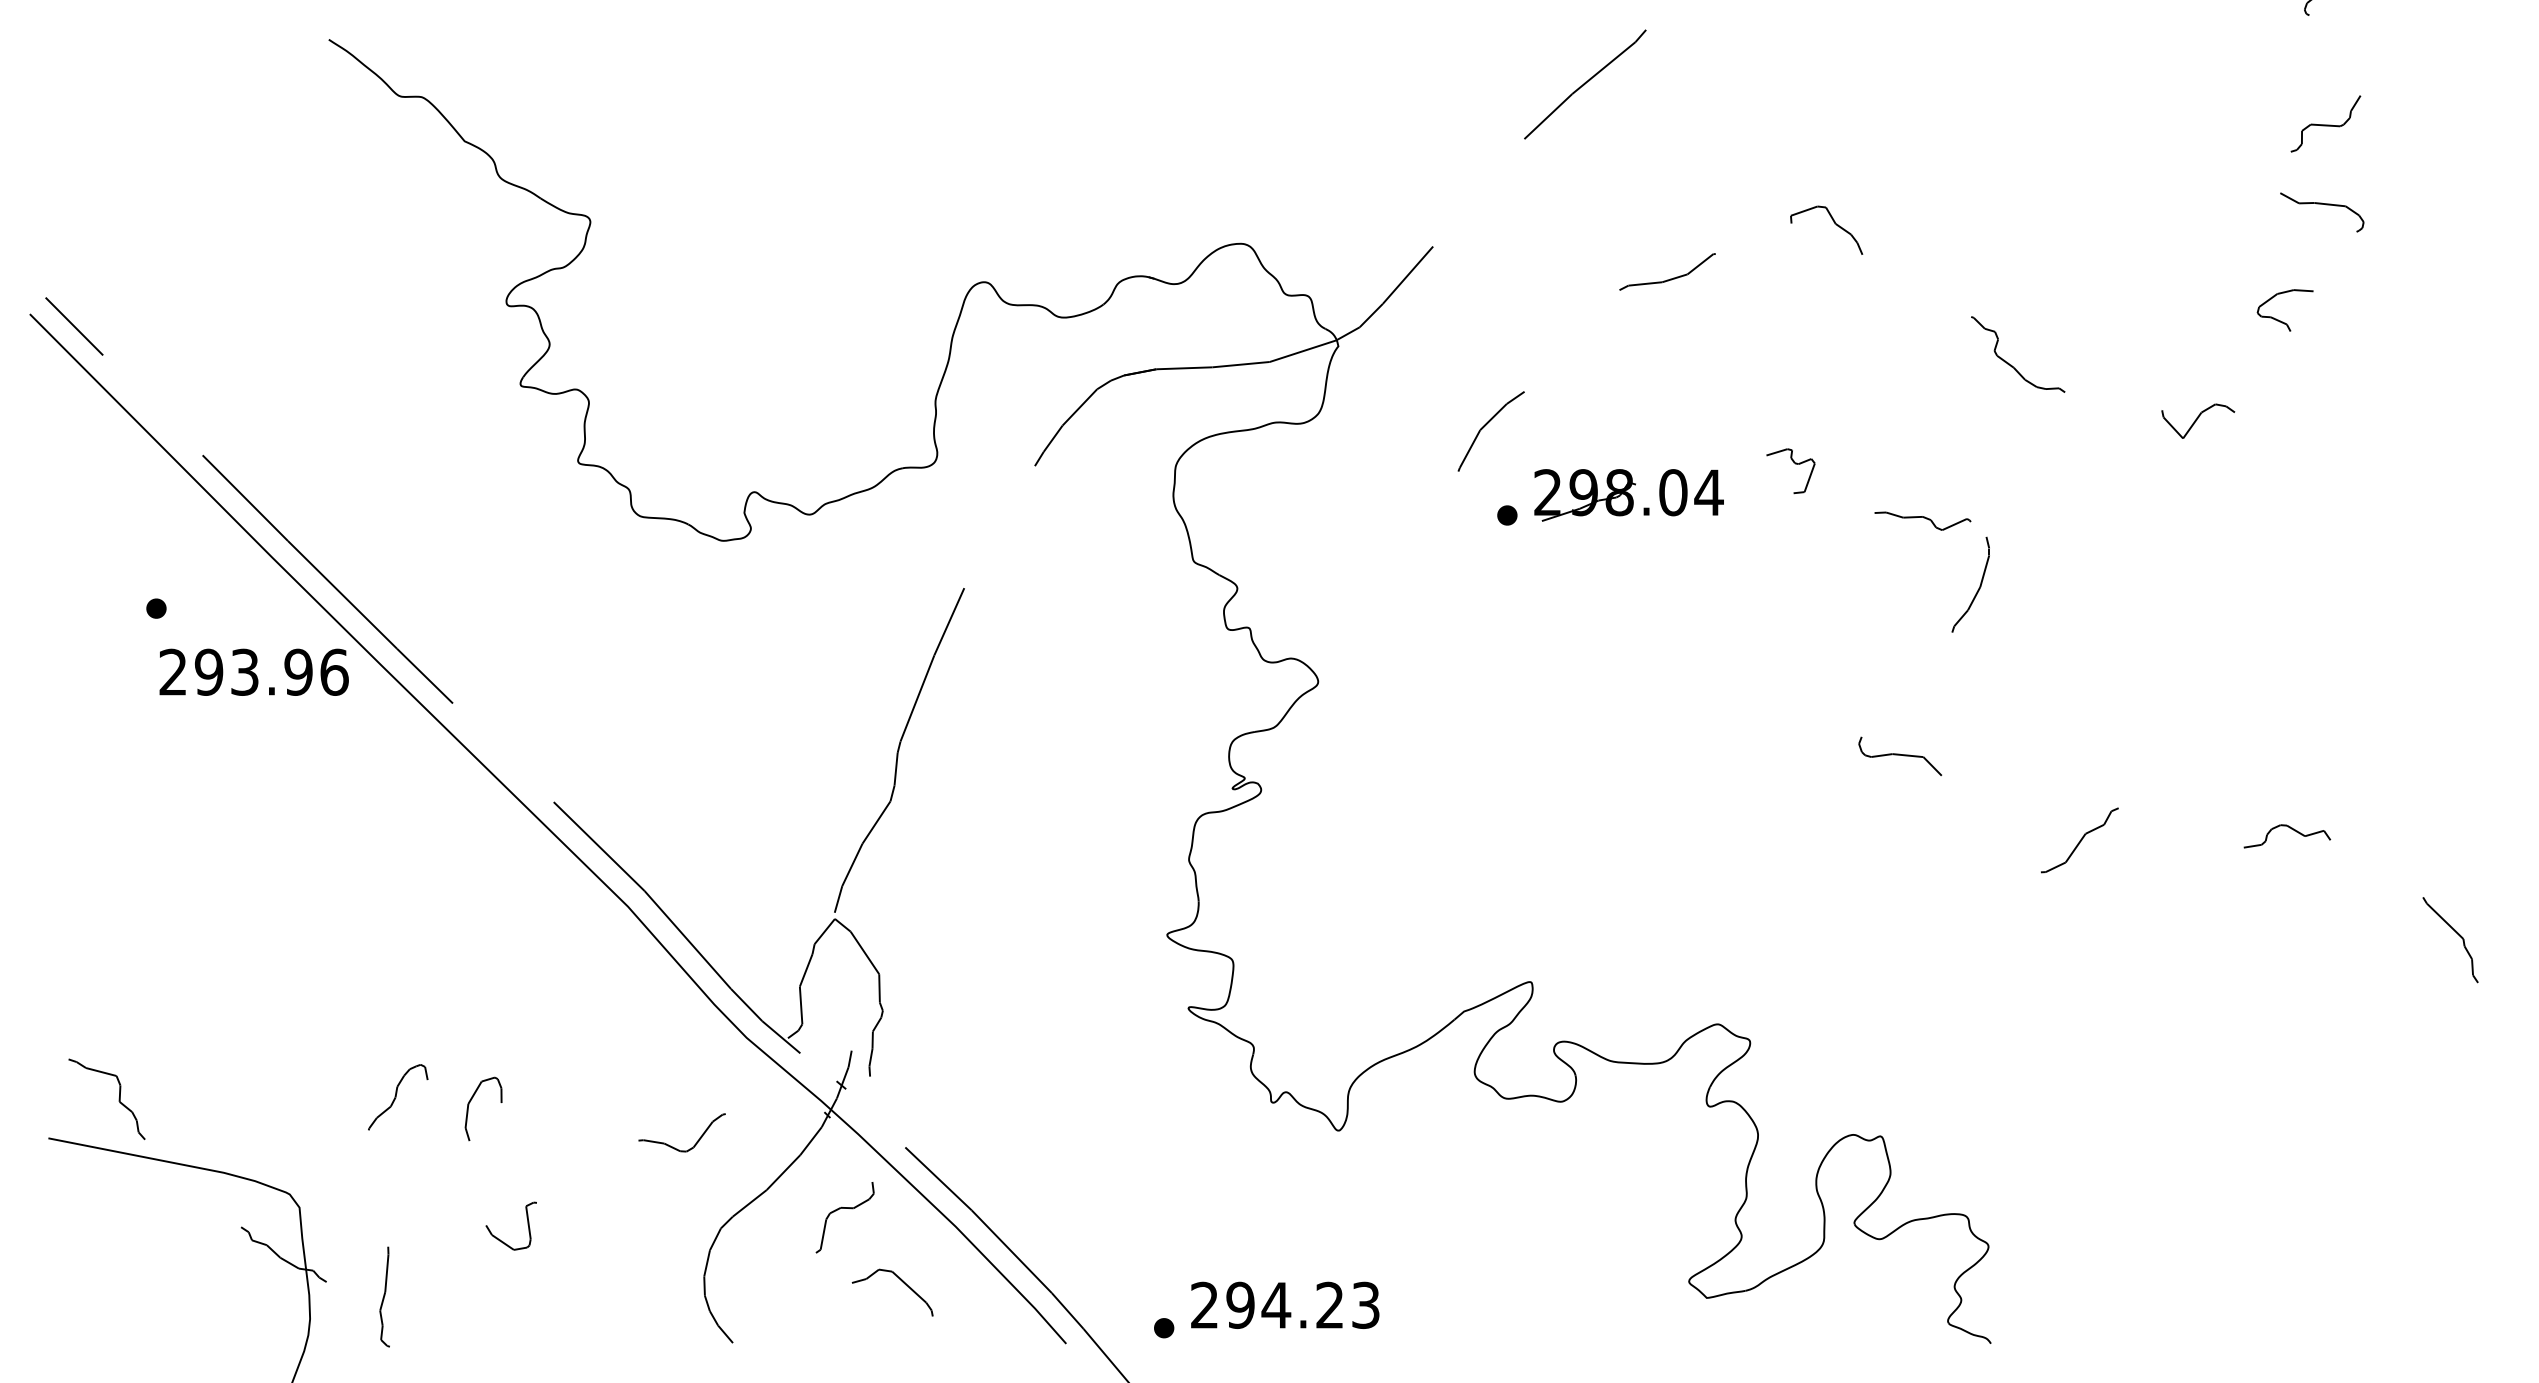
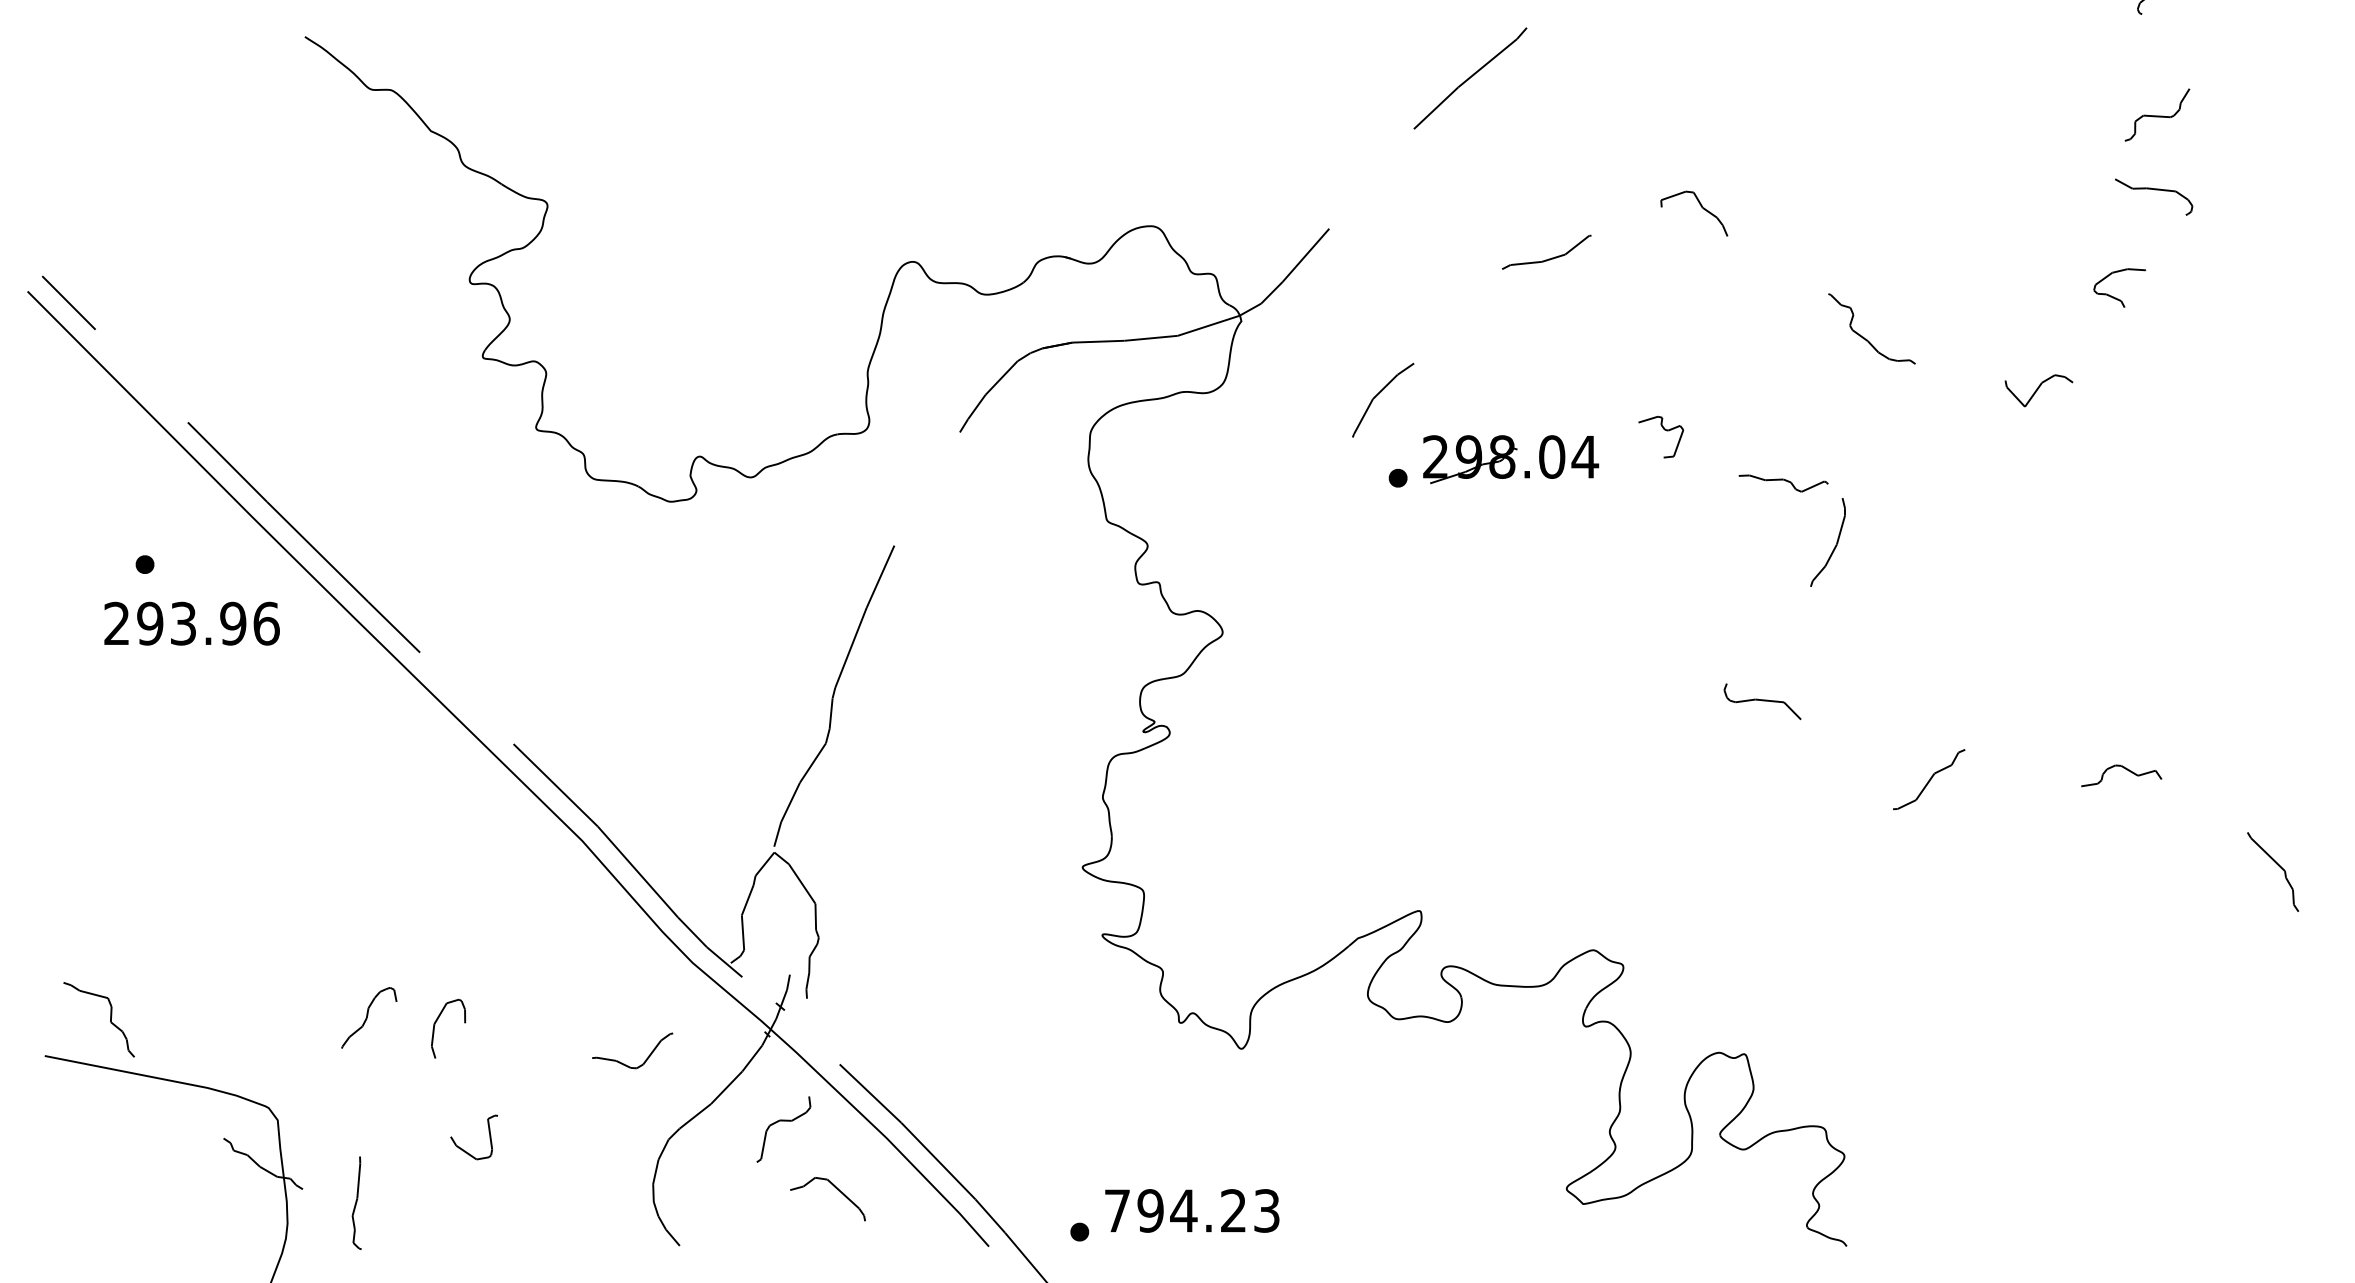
text: (253, 671) -> (191, 622), moved
text: (1204, 1304) -> (1117, 1210), 294.23 -> 794.23

